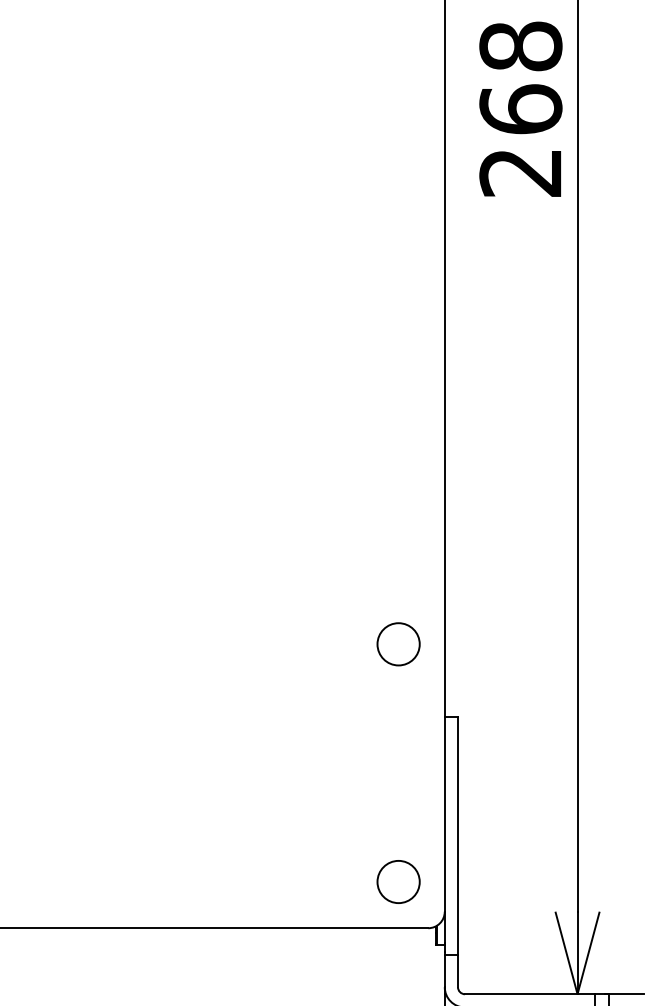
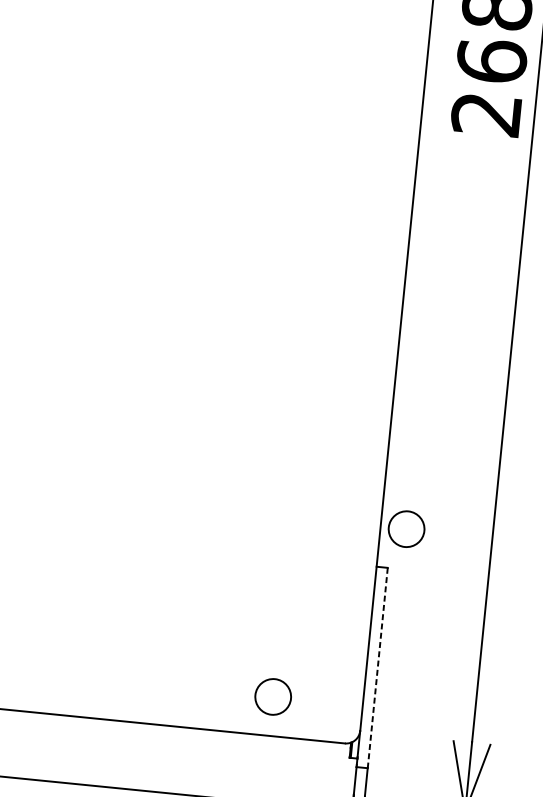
circle: (398, 644) -> (406, 529), moved
line: (458, 835) -> (378, 667), solid -> dashed
circle: (398, 881) -> (273, 696), moved

